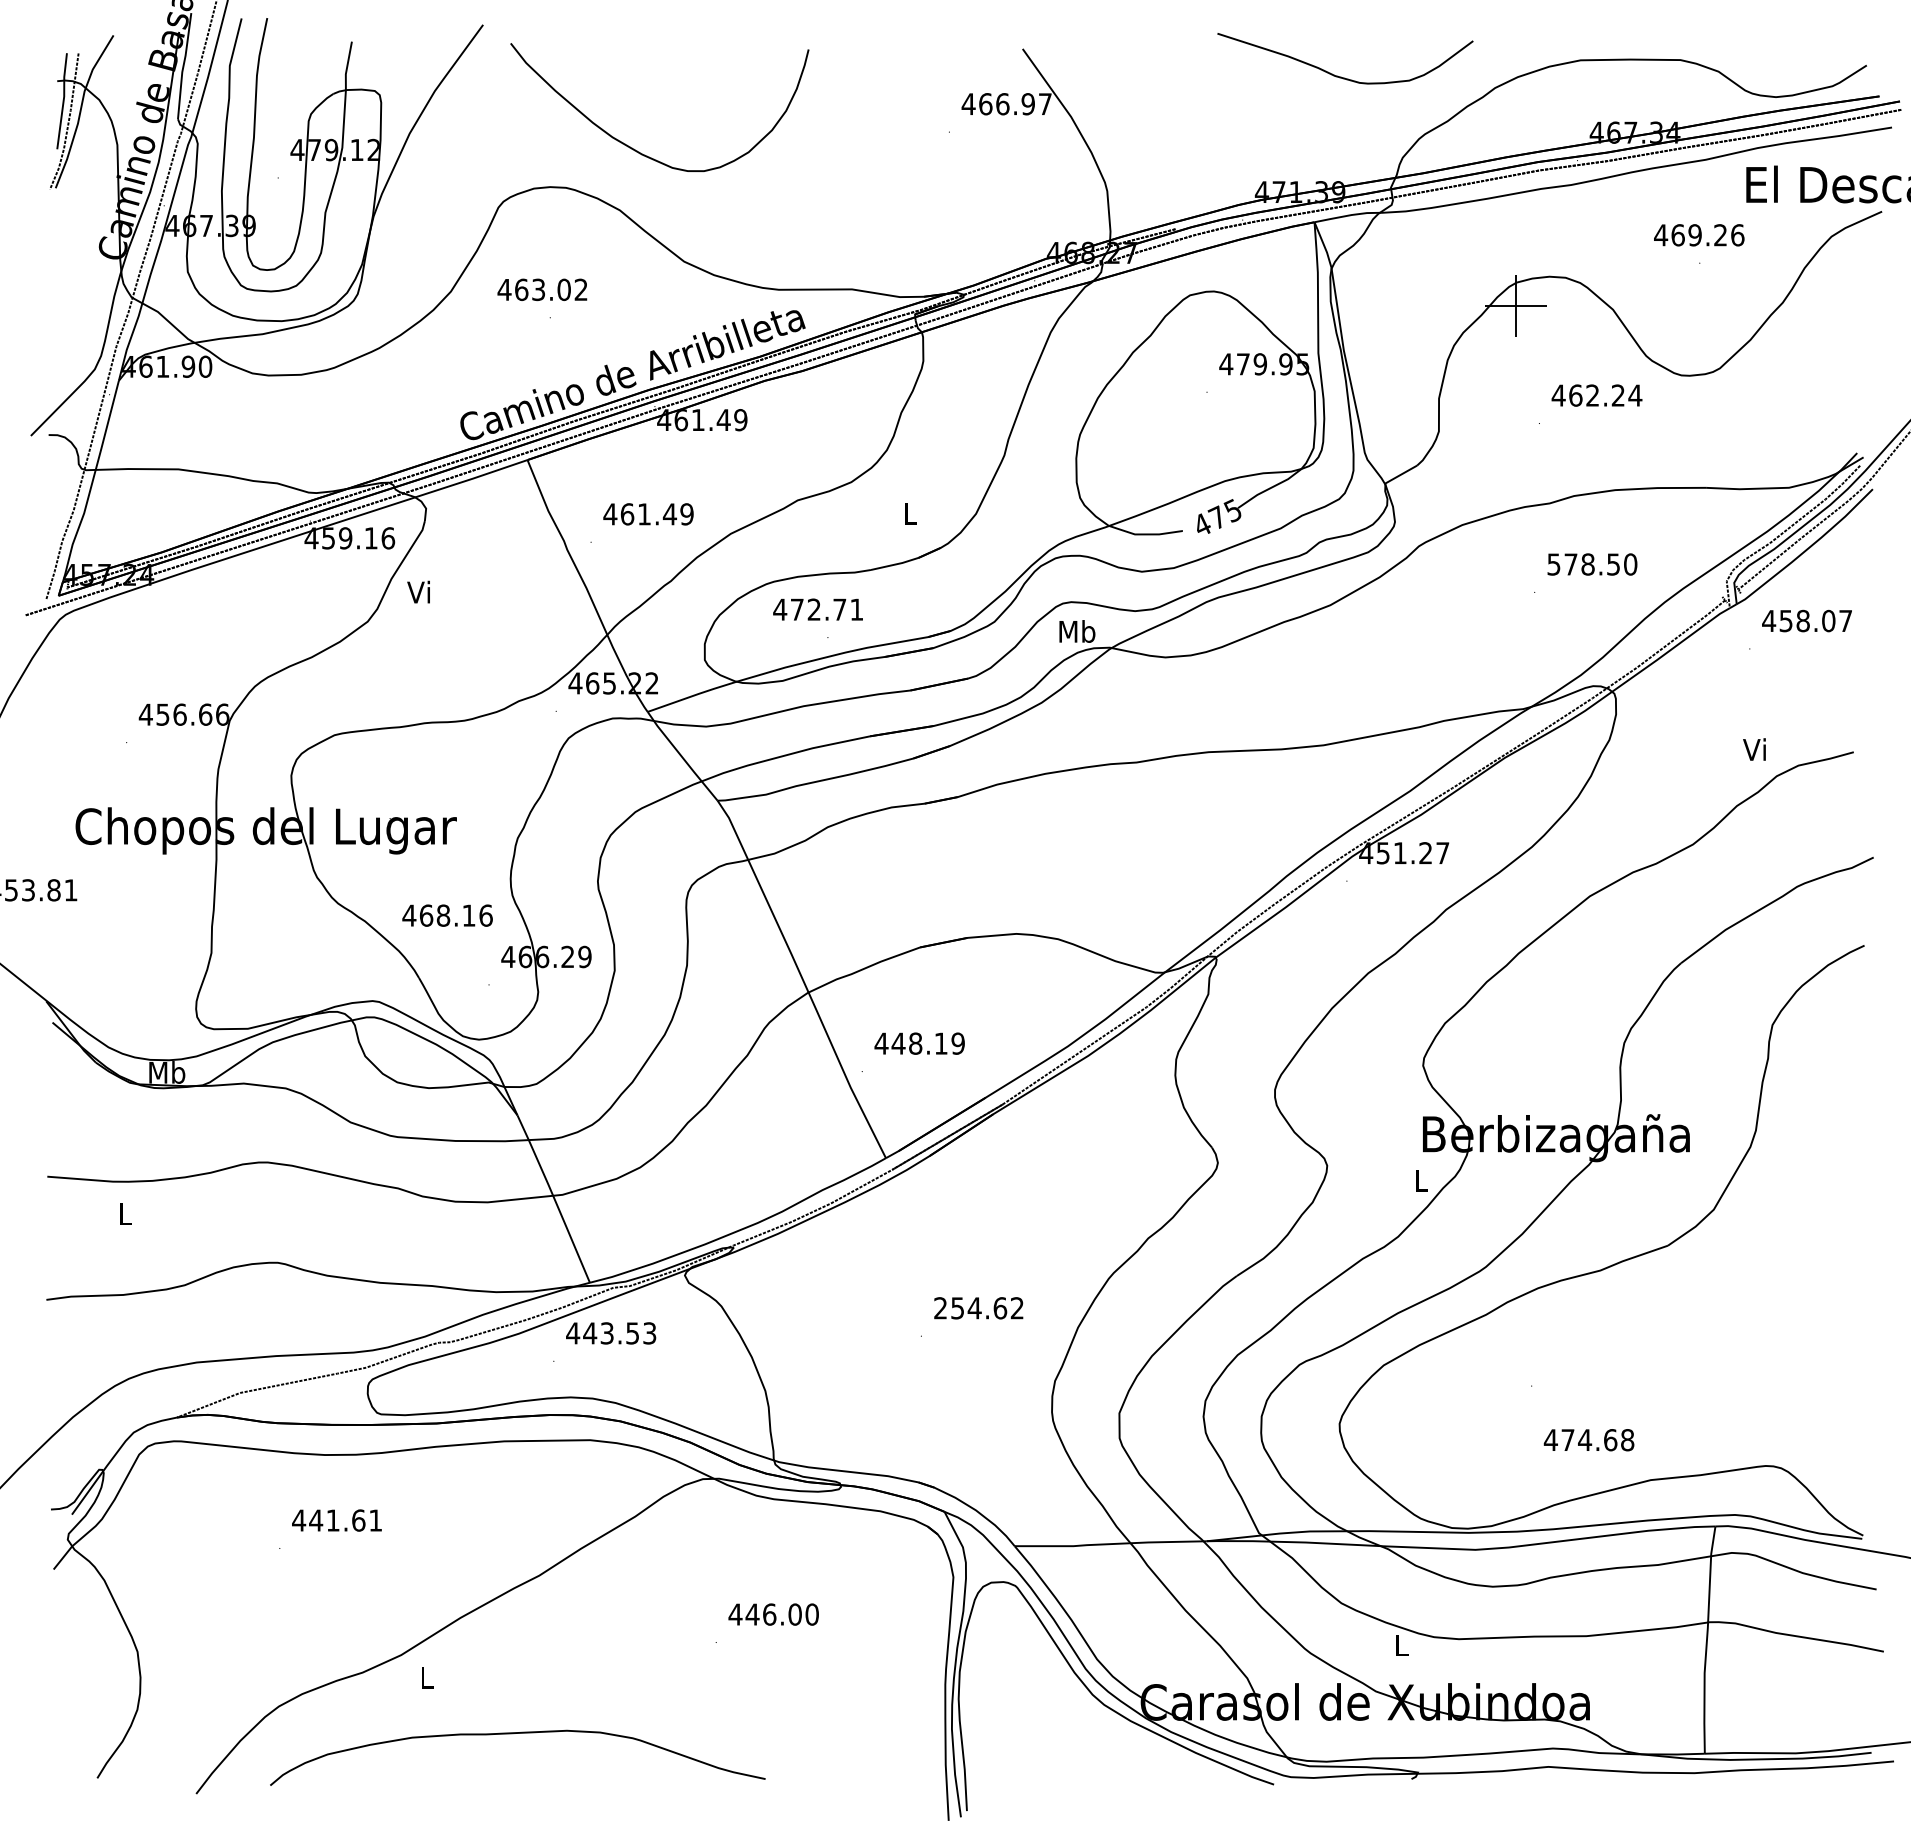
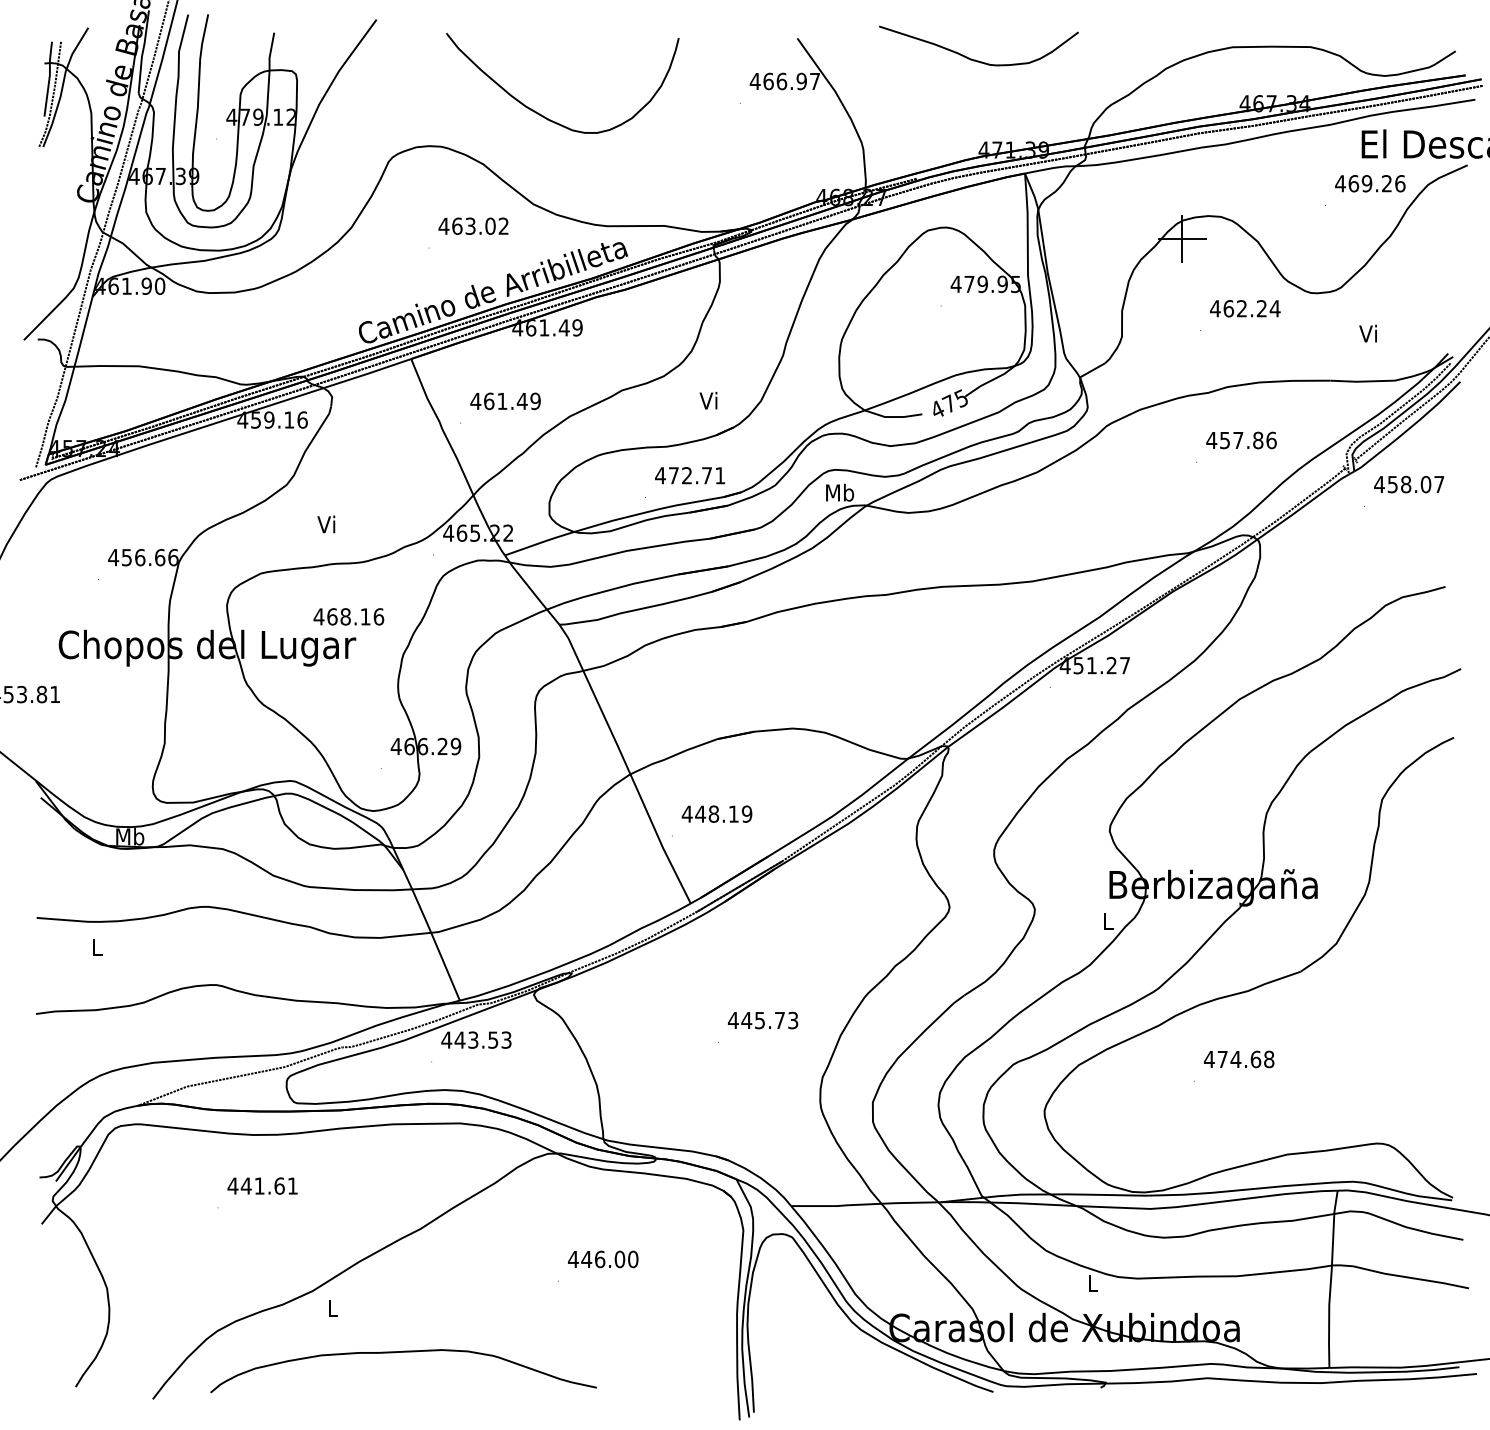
curve: (1341, 76) -> (975, 59), moved
curve: (632, 147) -> (541, 114), moved
text: (1699, 235) -> (1370, 183), moved
text: (542, 289) -> (473, 226), moved
text: (908, 513) -> (708, 400), L -> Vi
text: (1591, 564) -> (1241, 440), 578.50 -> 457.86
text: (418, 591) -> (326, 523), moved
text: (817, 609) -> (689, 475), moved
text: (1754, 749) -> (1368, 333), moved
text: (447, 915) -> (348, 616), moved
text: (978, 1308) -> (762, 1020), 254.62 -> 445.73
text: (1588, 1440) -> (1238, 1059), moved

